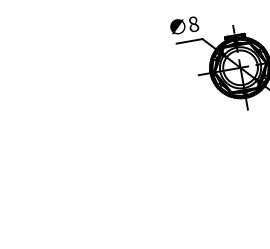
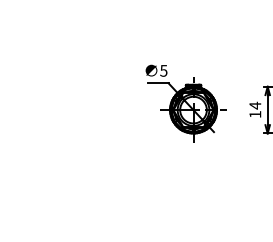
text: (193, 23) -> (163, 70), 8 -> 5

